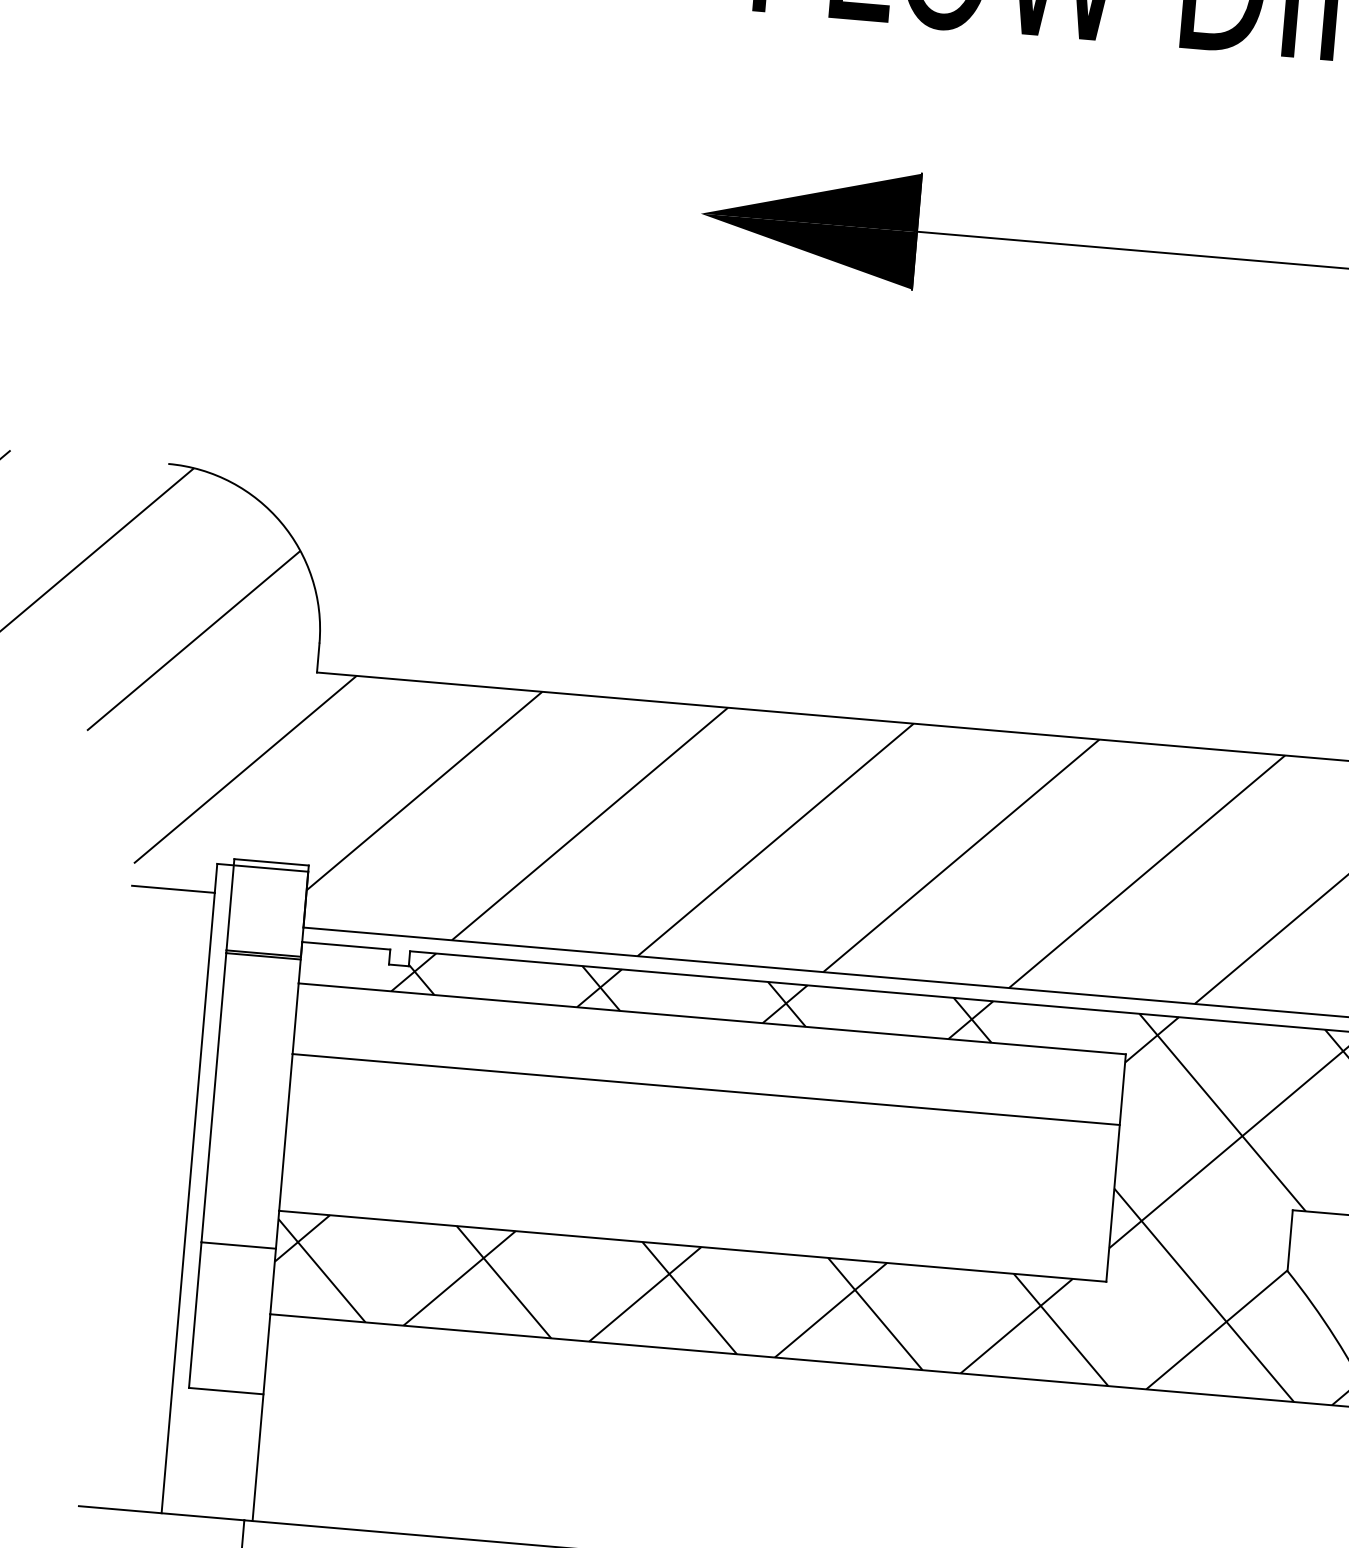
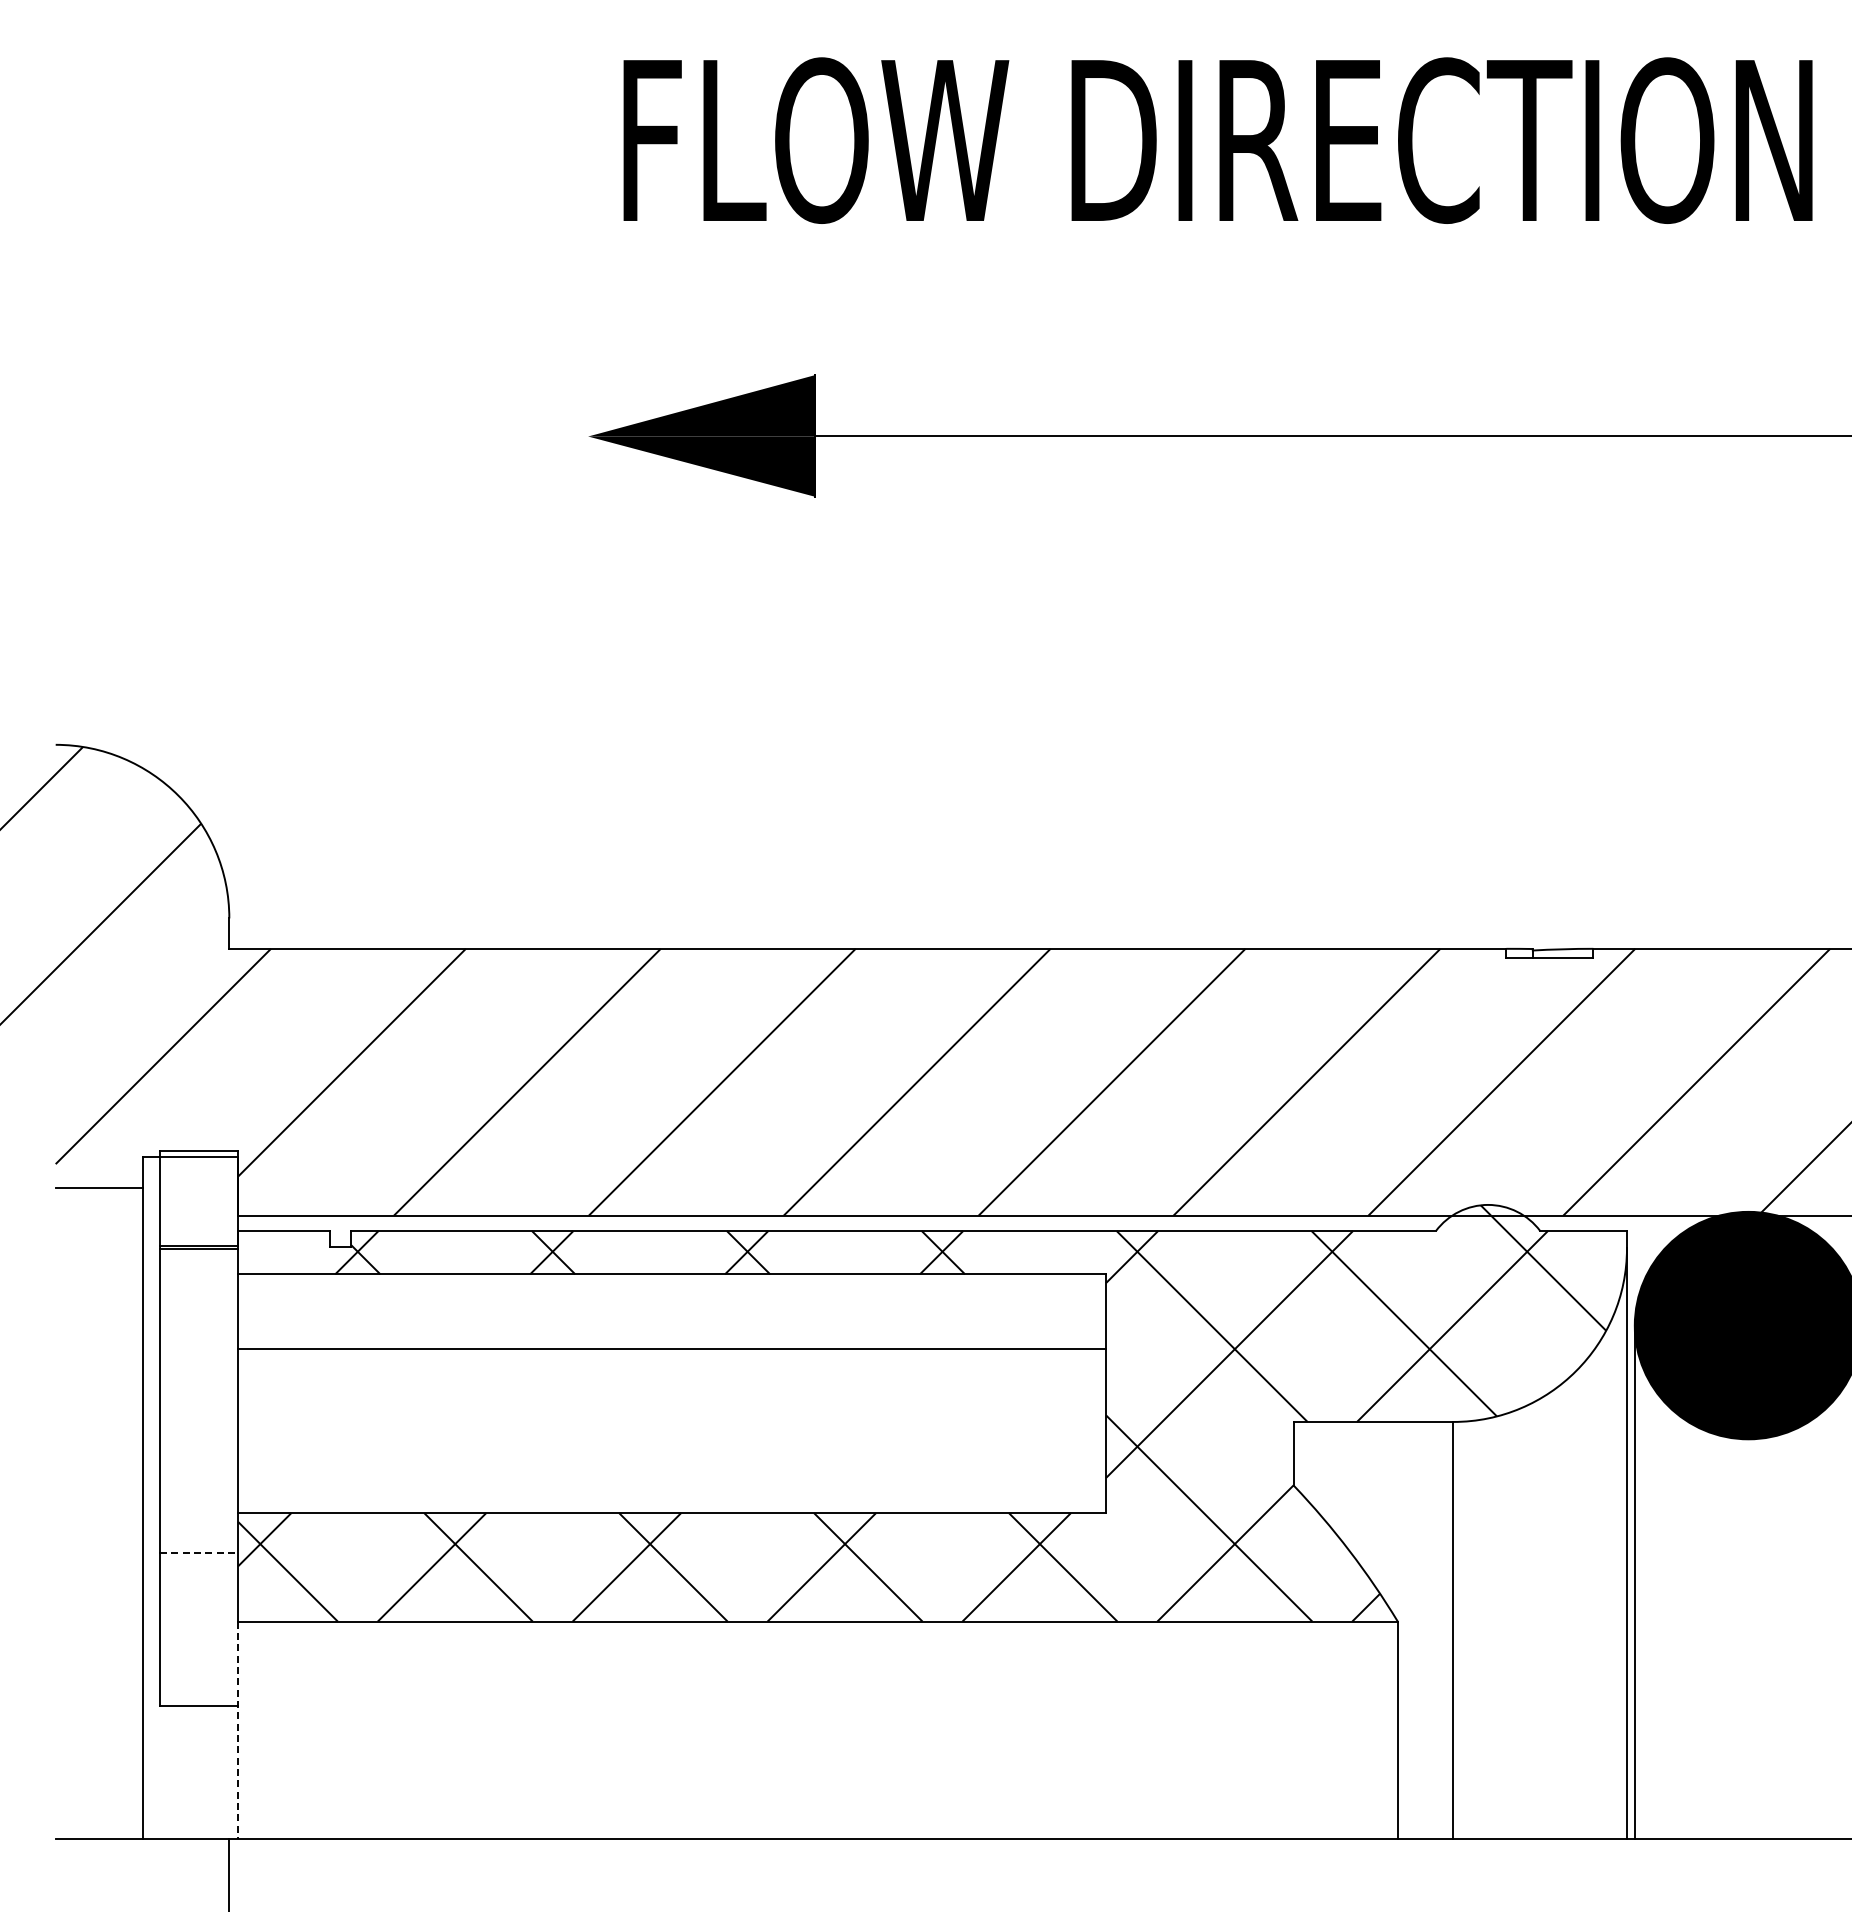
line: (239, 1245) -> (199, 1552), solid -> dashed
line: (261, 1418) -> (238, 1730), solid -> dashed

